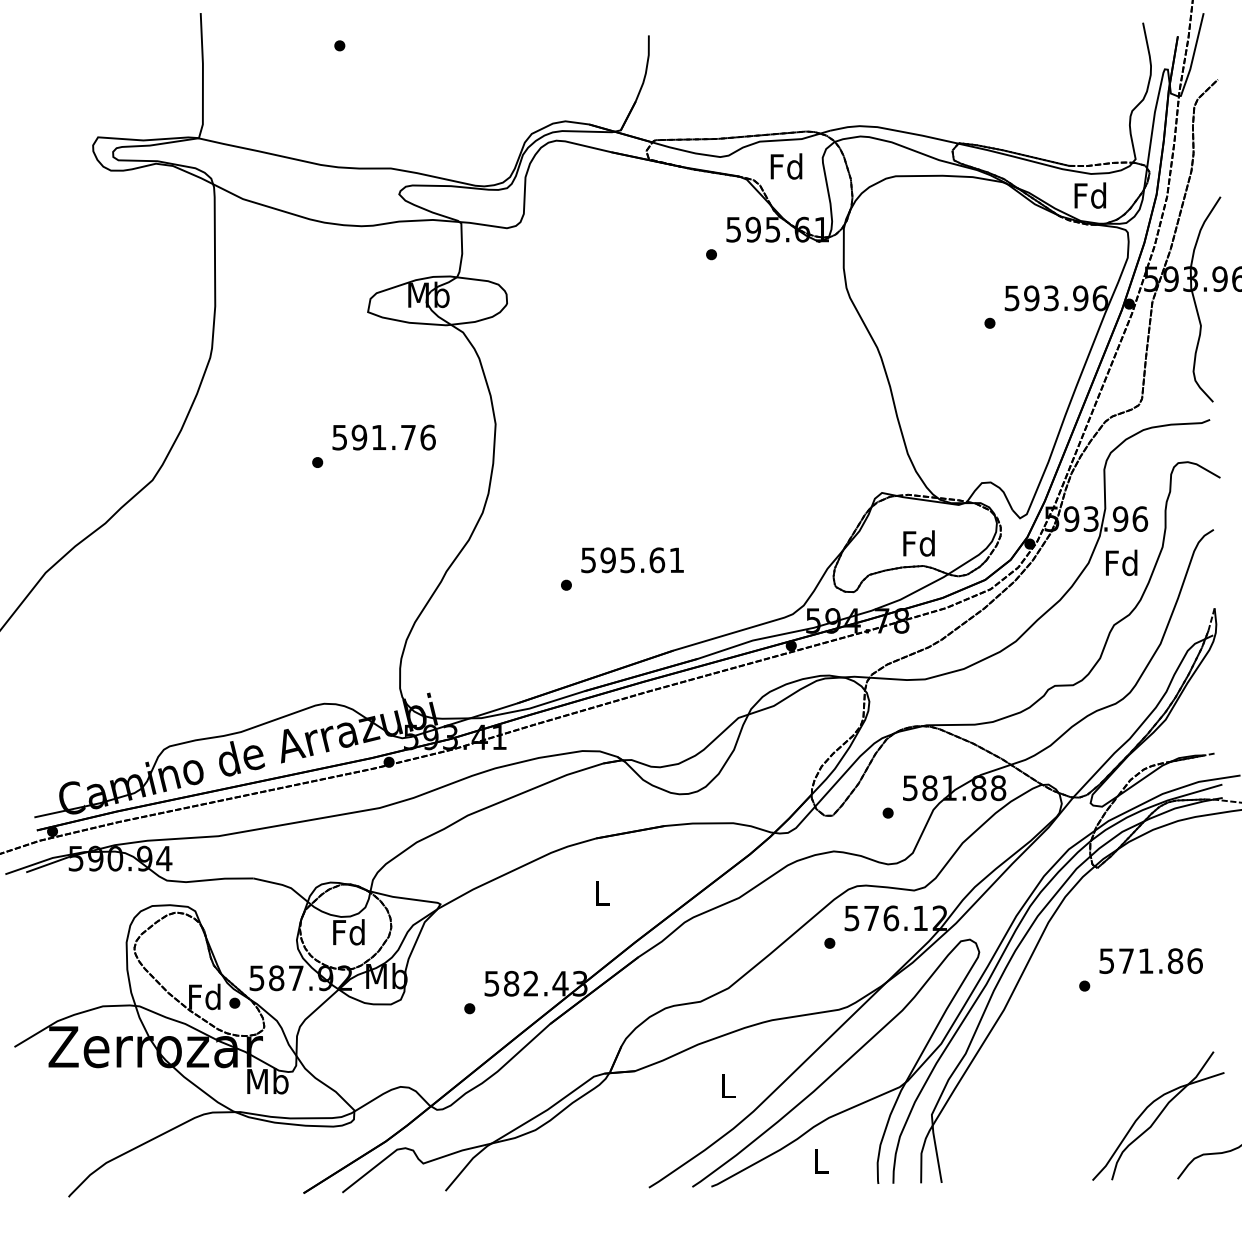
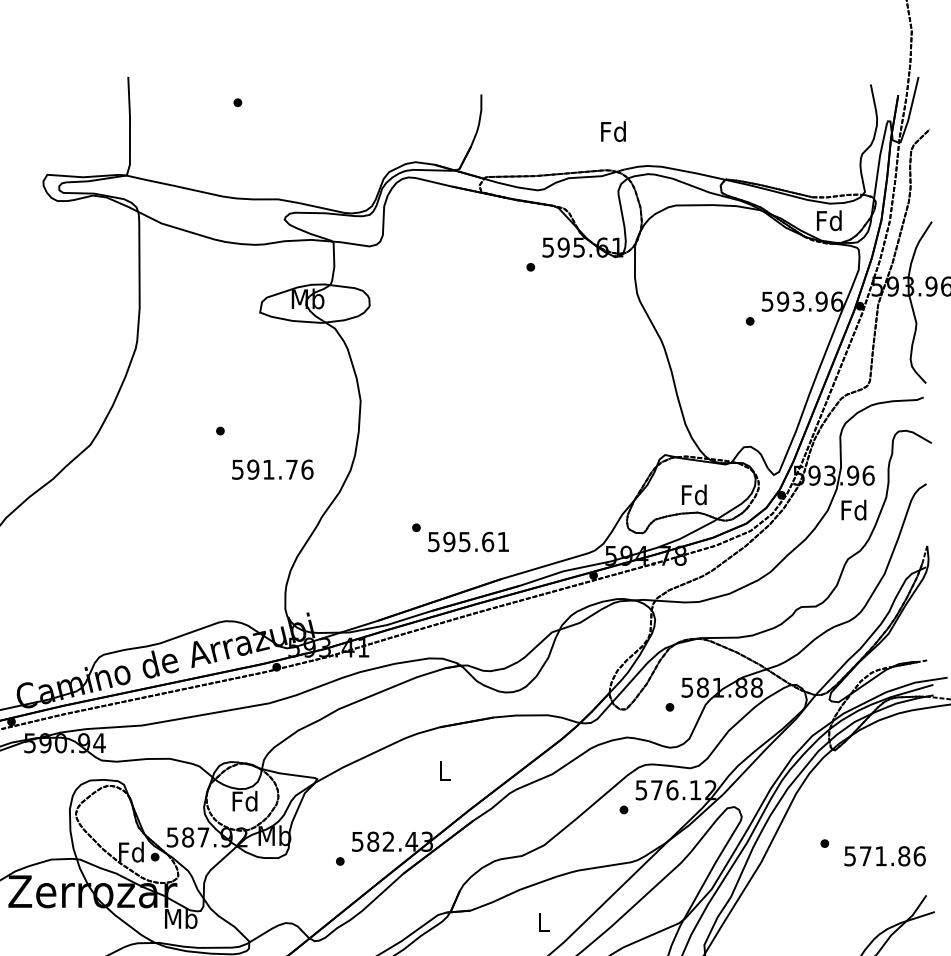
text: (786, 166) -> (613, 131), moved
text: (383, 437) -> (272, 469), moved
text: (632, 560) -> (468, 542), moved
text: (1150, 960) -> (884, 855), moved

